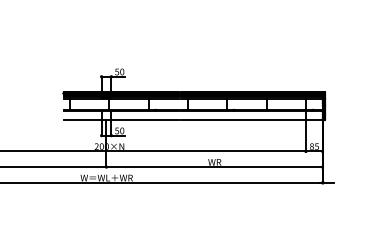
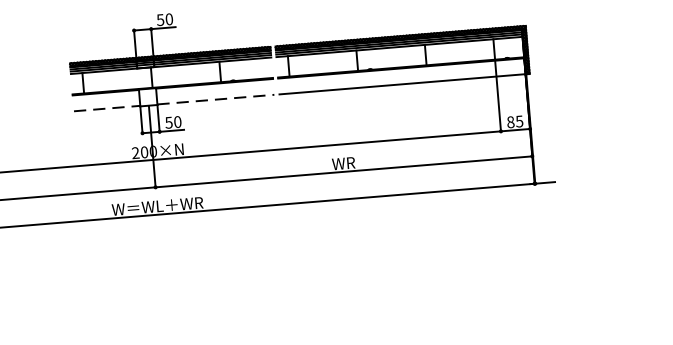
line: (83, 119) -> (108, 107), solid -> dashed
line: (144, 119) -> (215, 98), solid -> dashed

